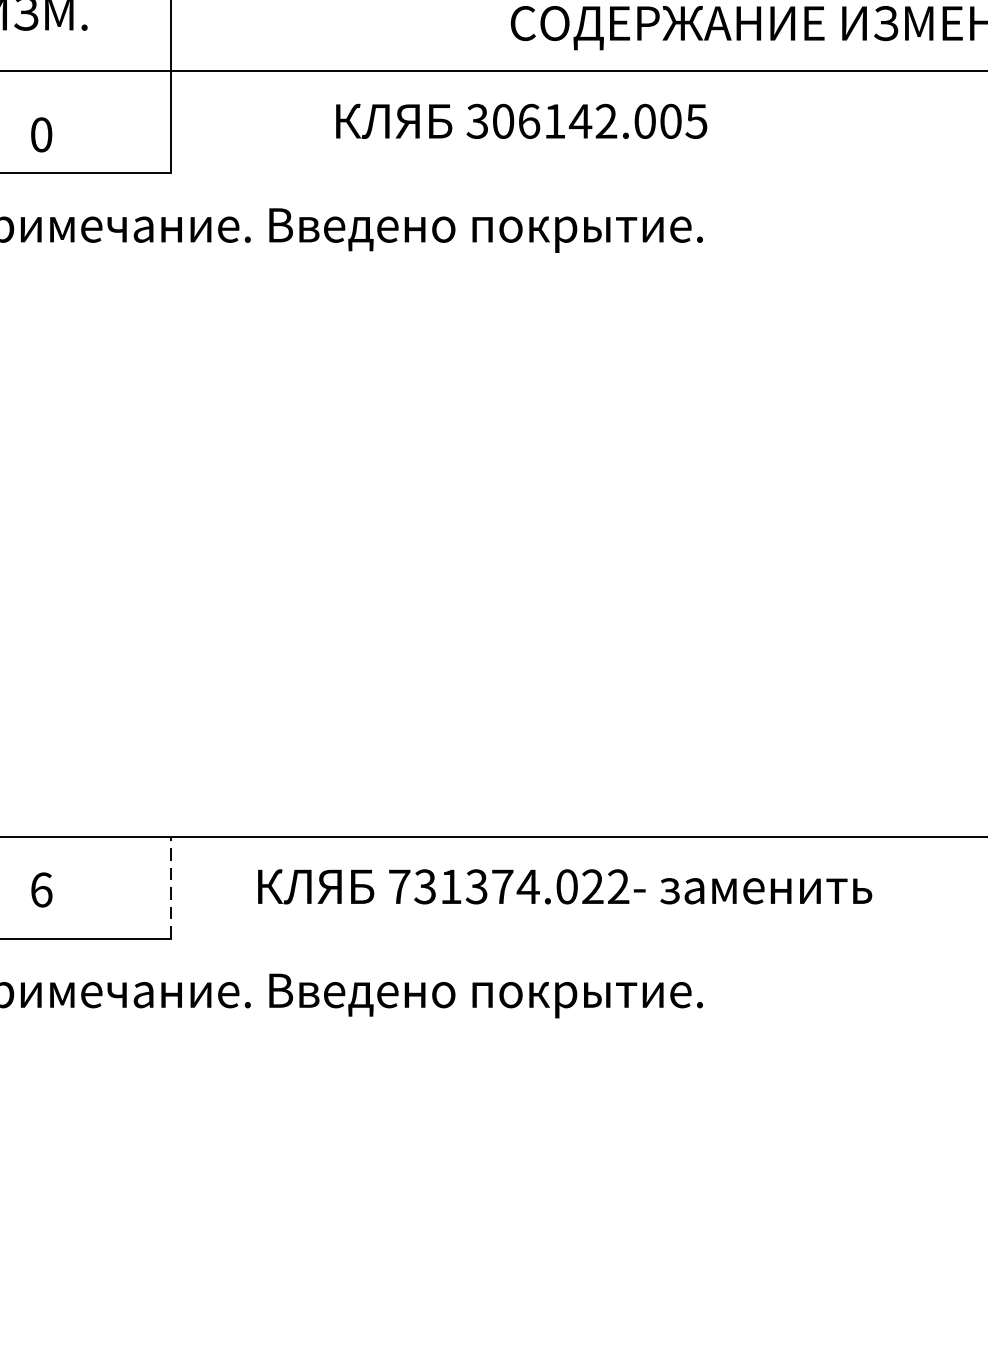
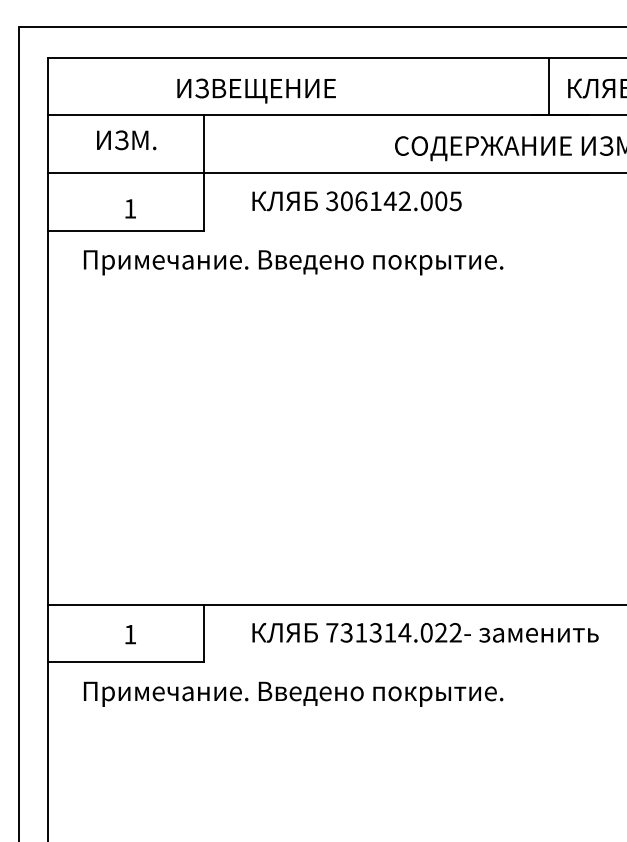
text: (520, 121) -> (356, 201), moved
text: (41, 134) -> (130, 208), 0 -> 1
text: (502, 886) -> (390, 632), 731374.022- -> 731314.022-
line: (171, 888) -> (203, 633), dashed -> solid
text: (41, 889) -> (130, 634), 6 -> 1

